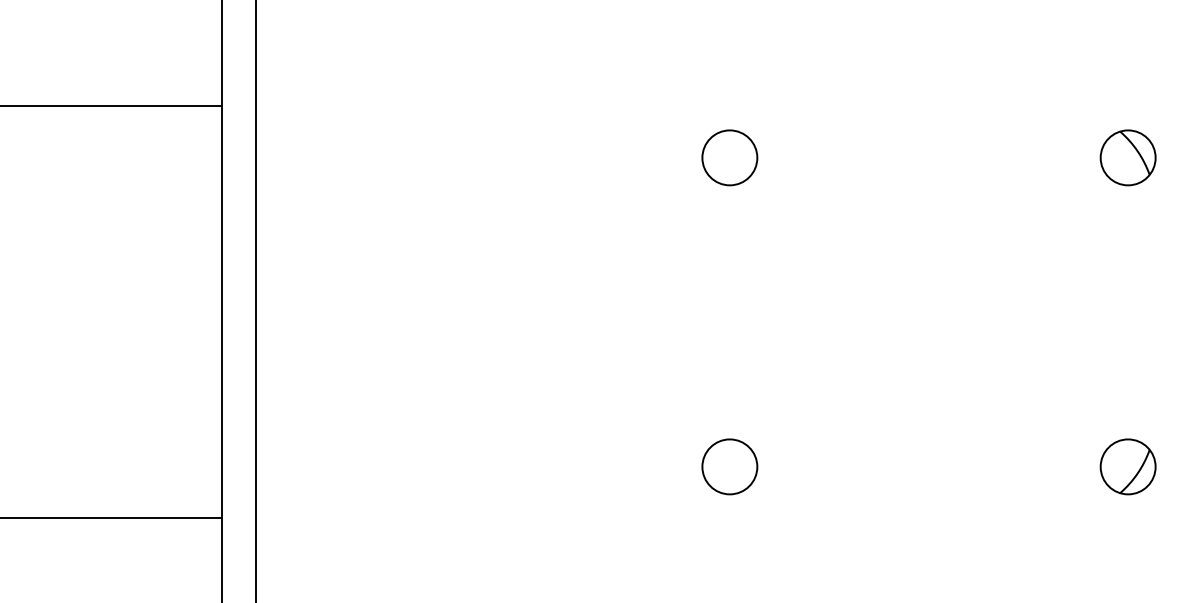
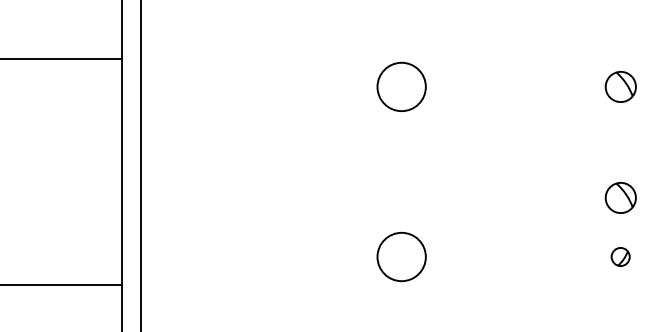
circle: (729, 157) -> (401, 86), size x1.6
part: (1127, 358) -> (620, 197), added
circle: (729, 465) -> (401, 256), size x1.6
part: (1127, 465) -> (620, 256), size x0.6

